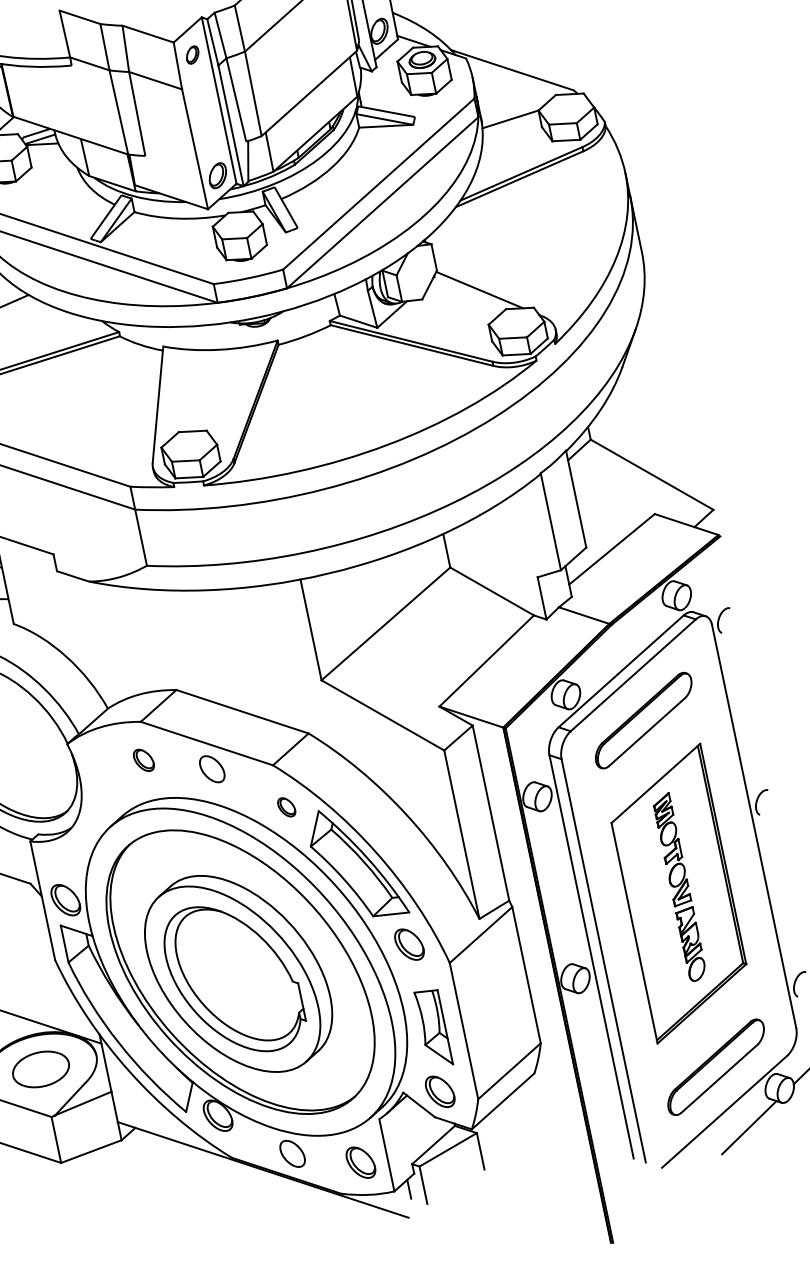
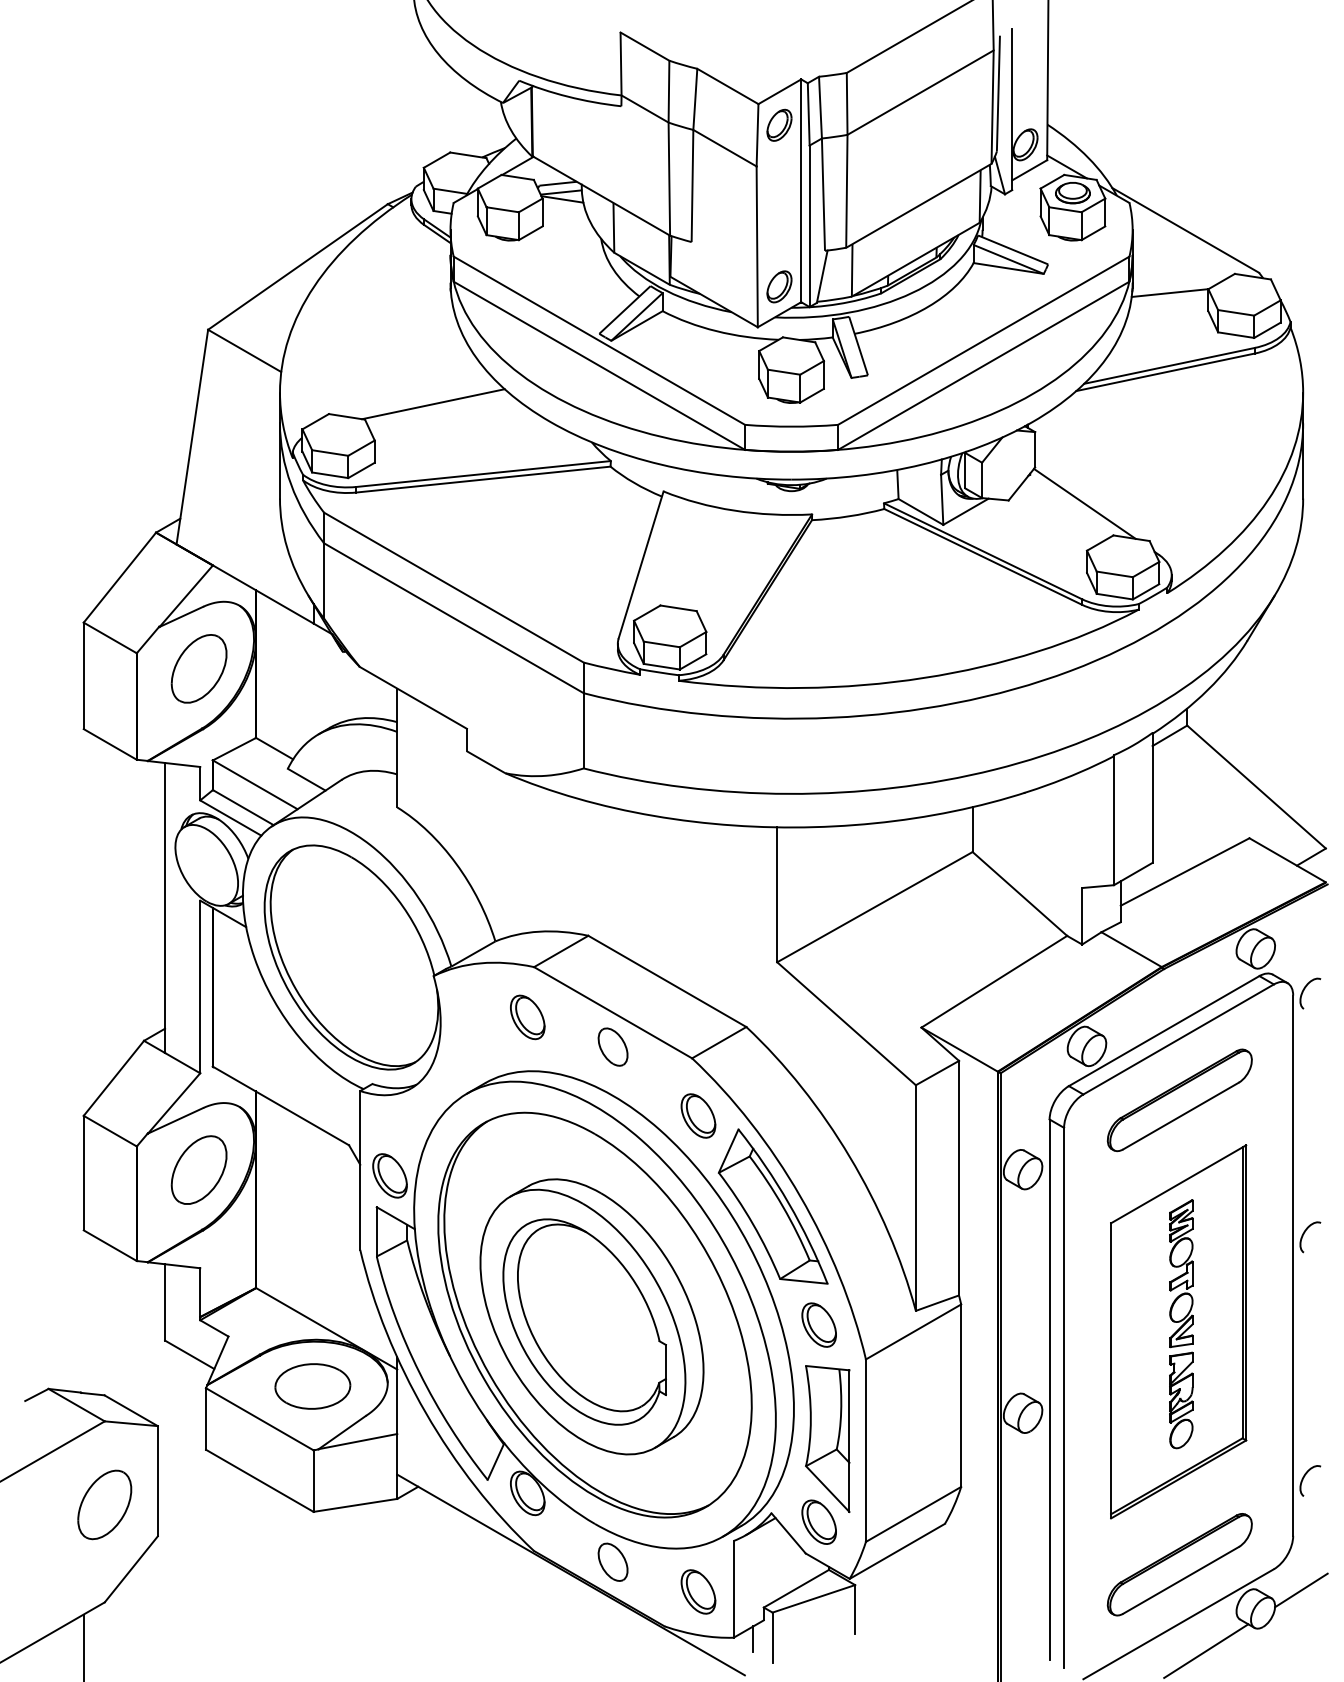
part: (192, 54) -> (779, 124), size x1.43
part: (143, 760) -> (527, 1017), size x1.43
part: (286, 806) -> (698, 1115), size x1.67
part: (433, 1028) -> (827, 1439), size x1.43

